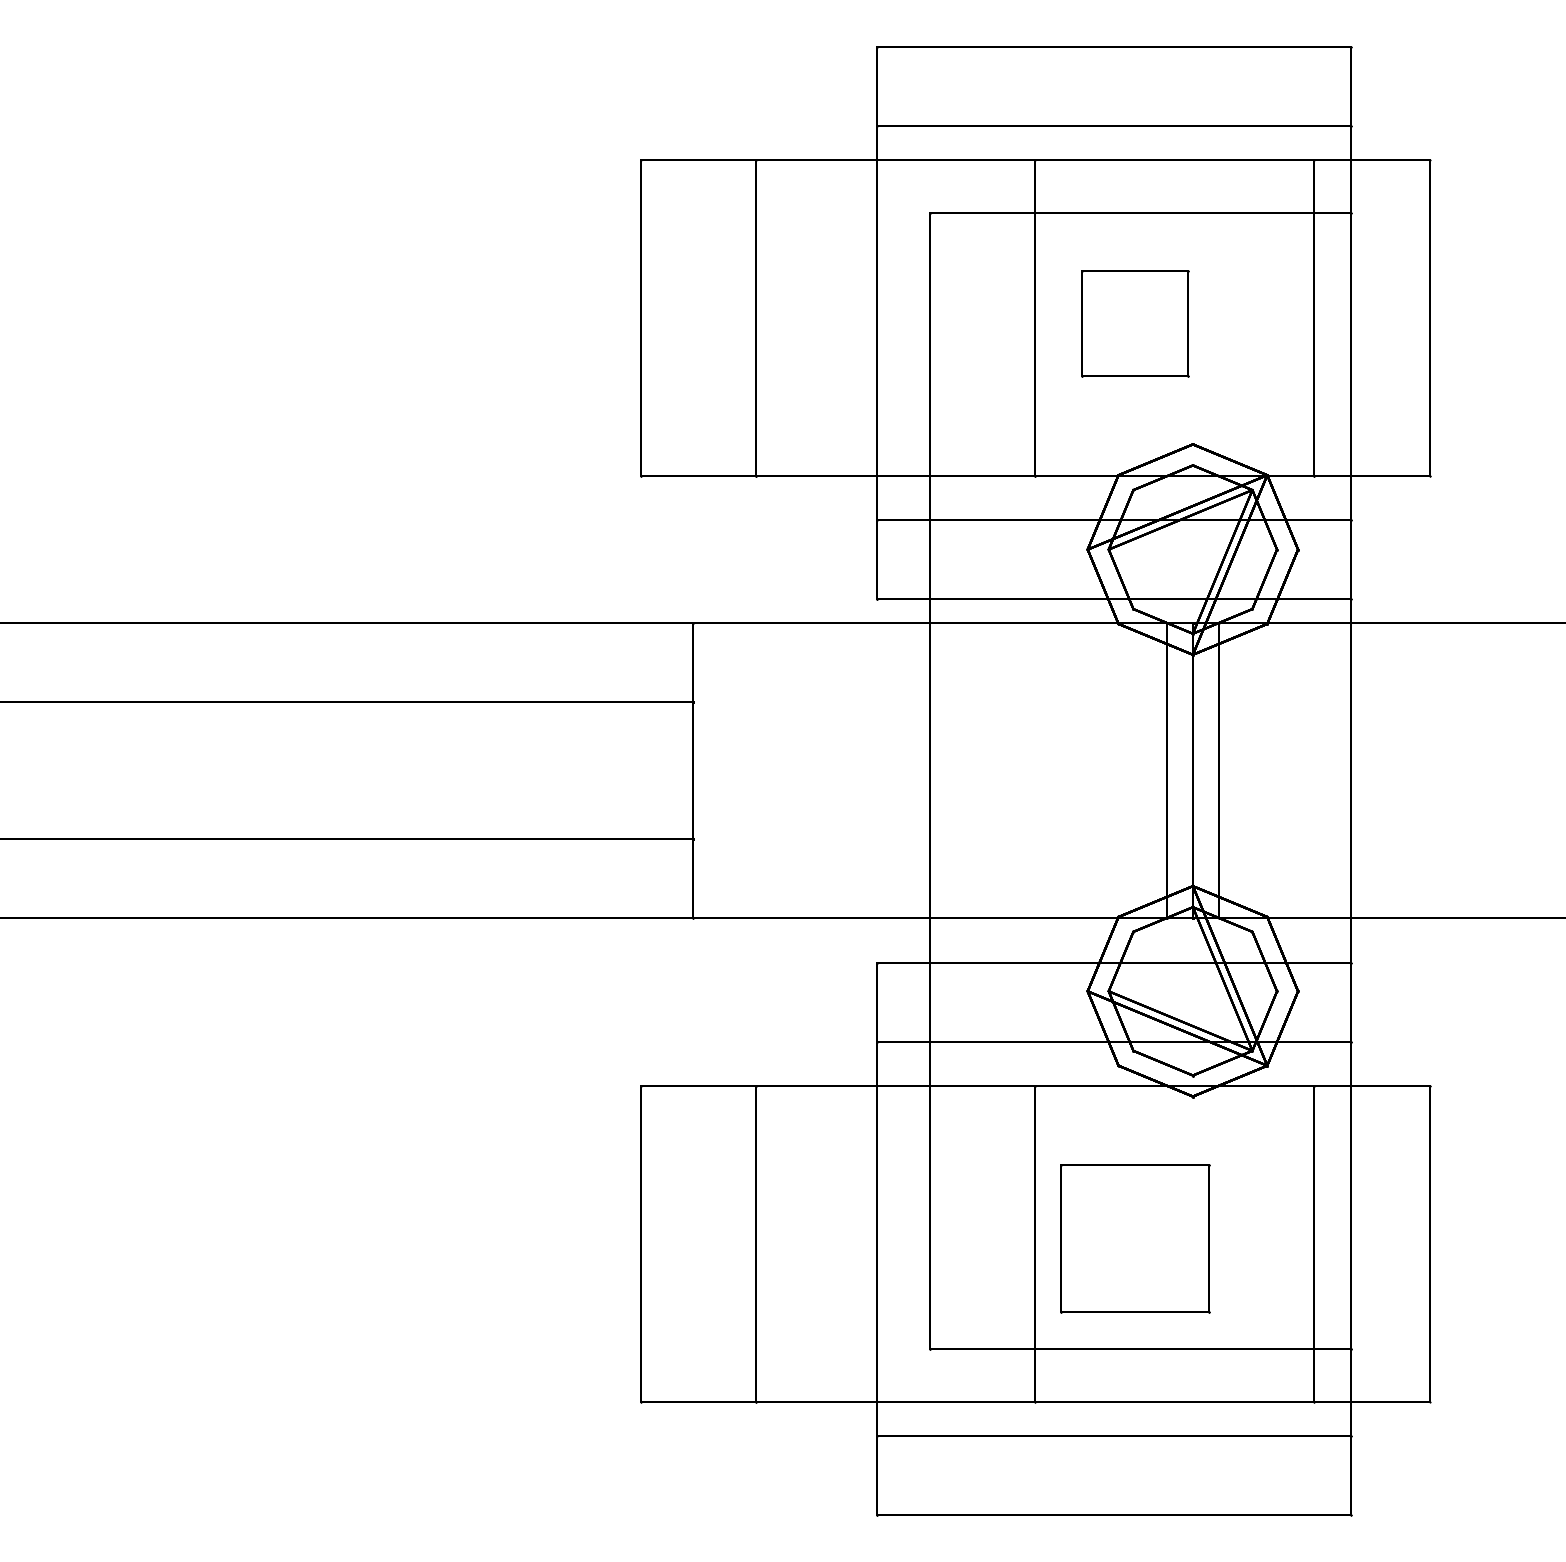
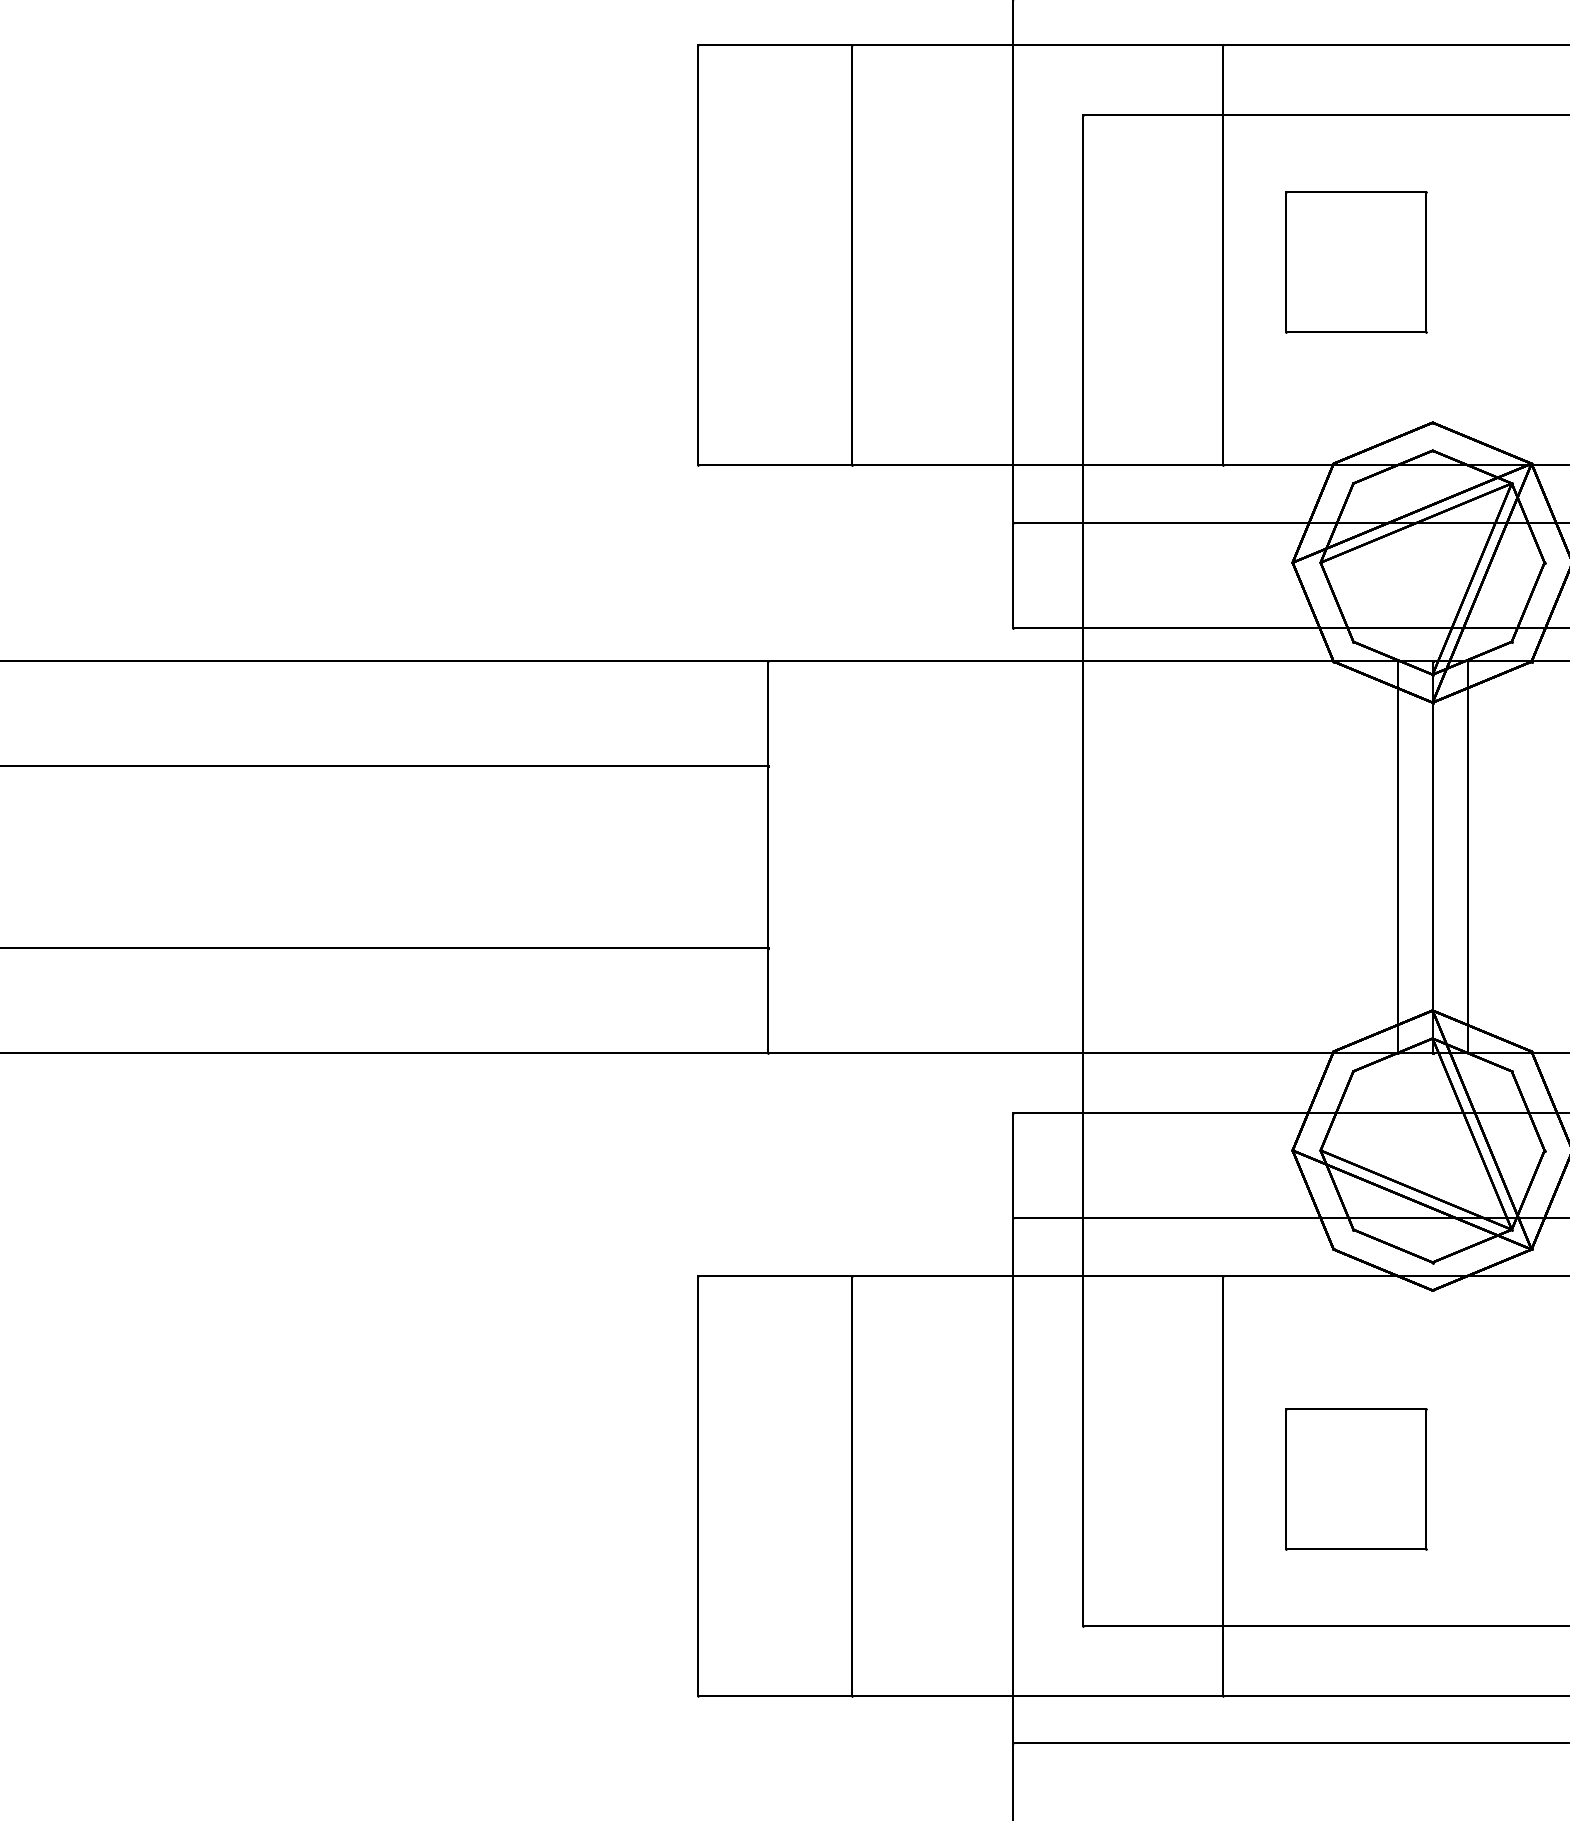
part: (1135, 1238) -> (1356, 1479), size x0.71

